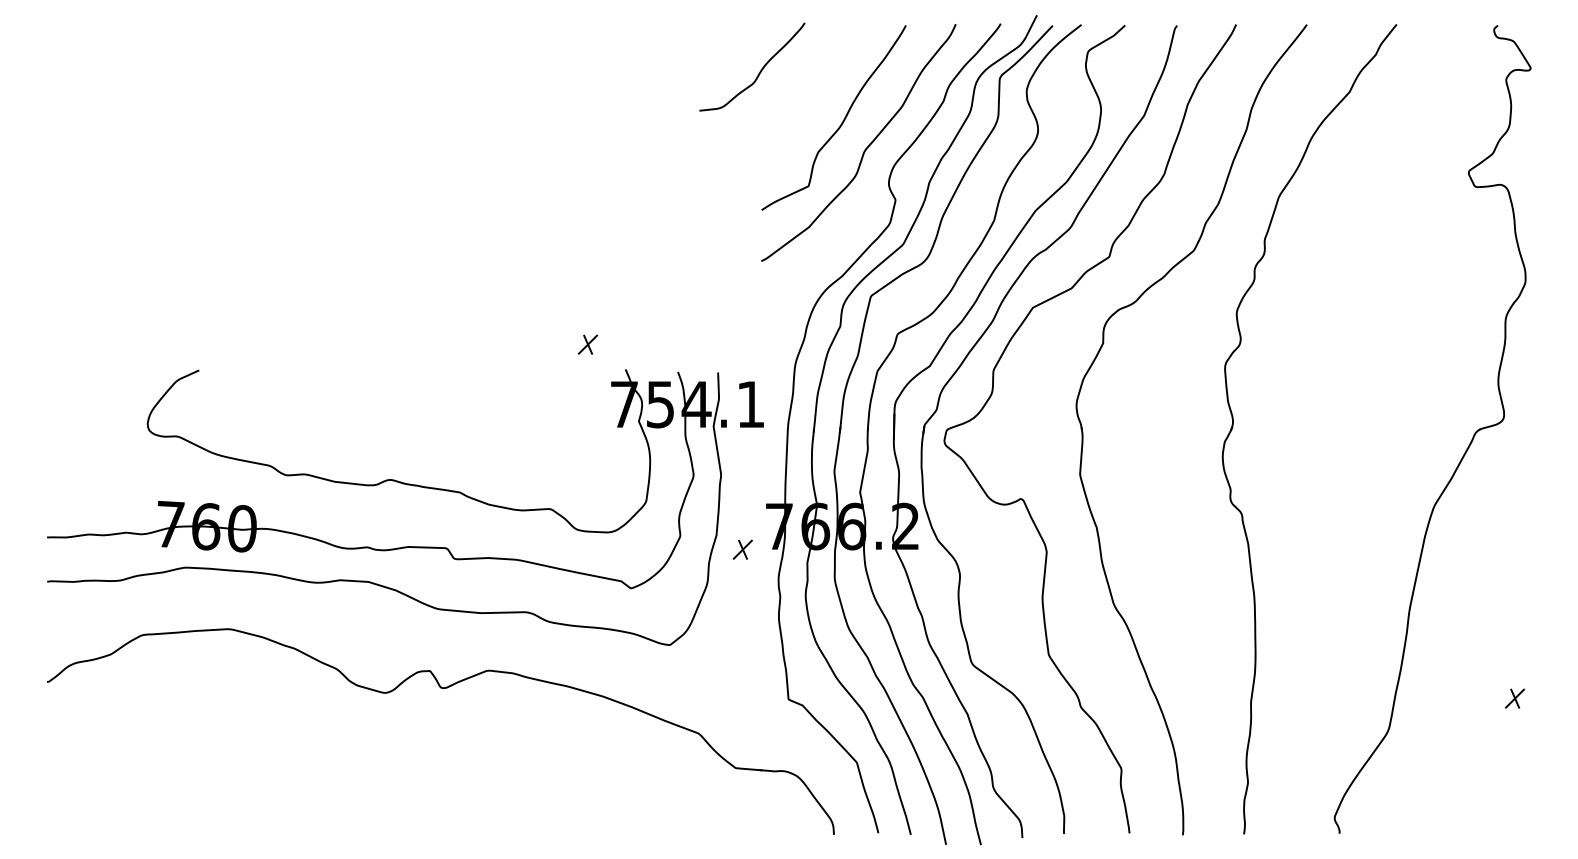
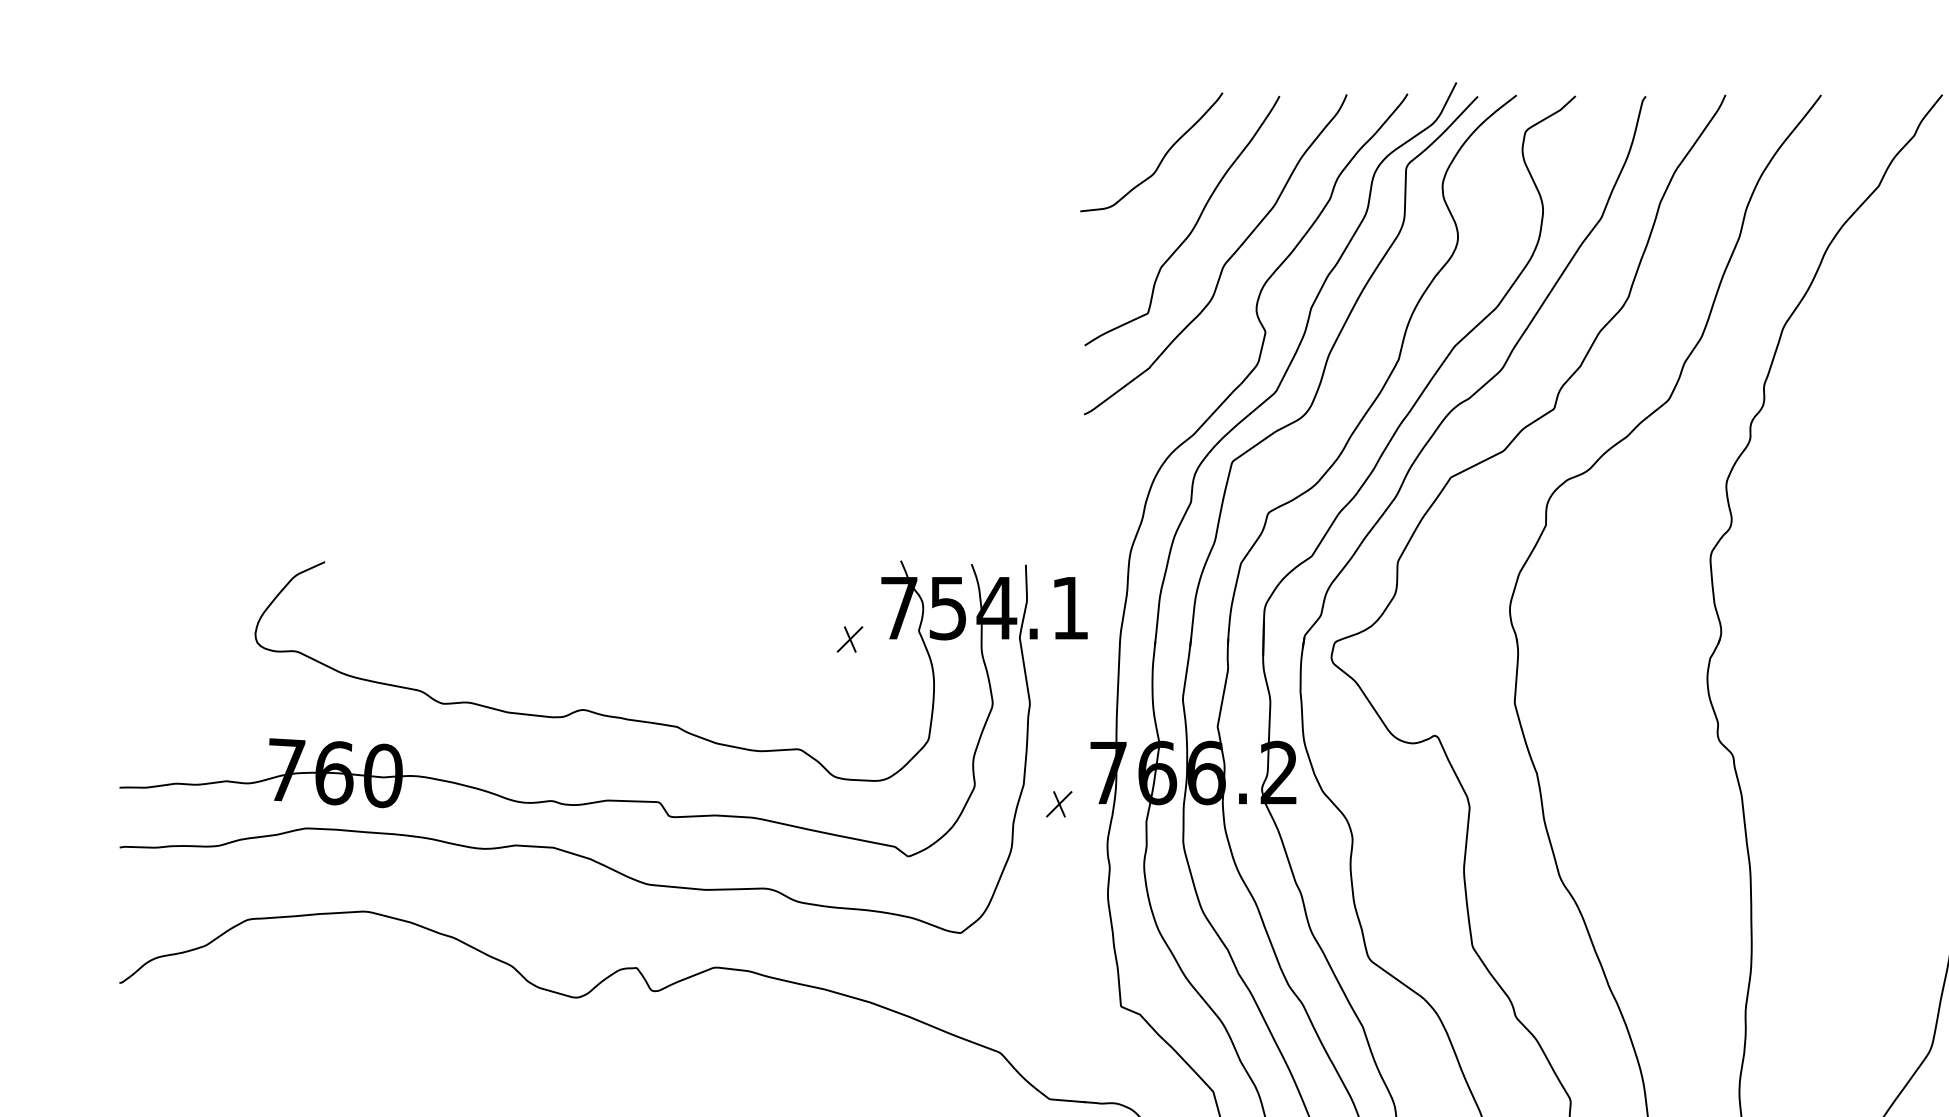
curve: (759, 71) -> (1161, 158), moved
part: (587, 344) -> (849, 639), moved

